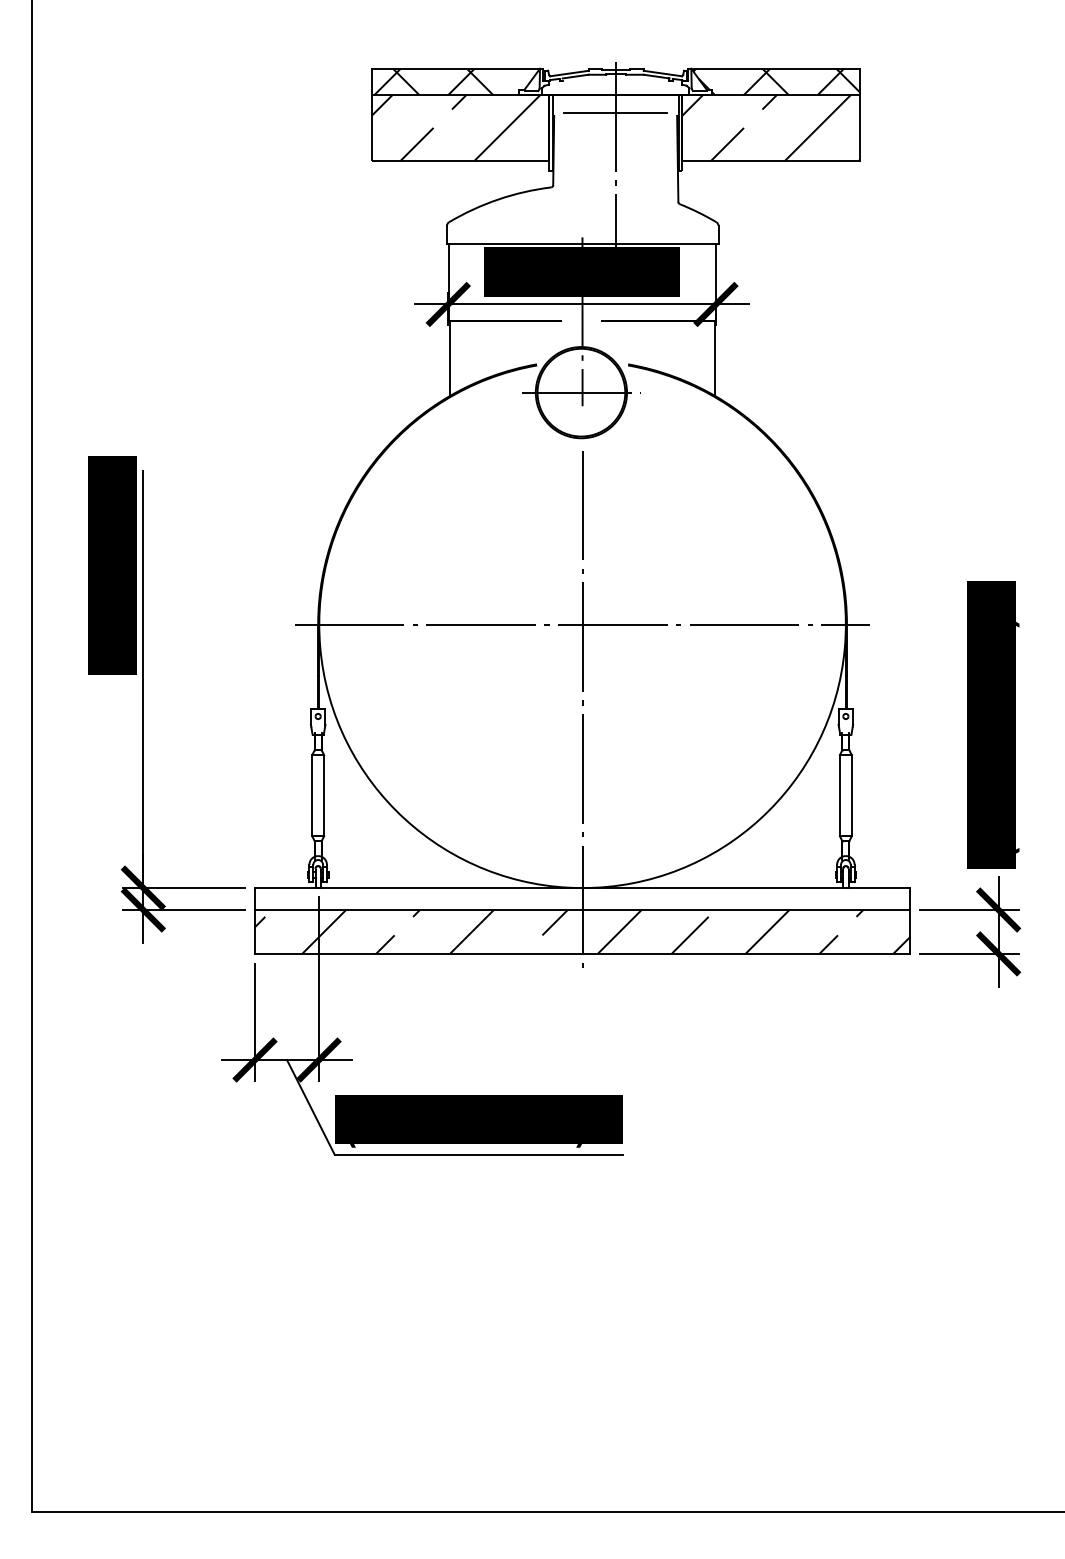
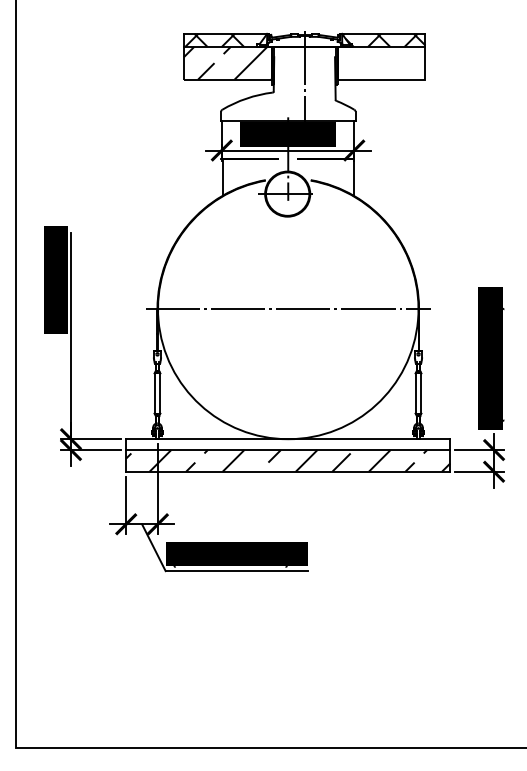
line: (615, 112) -> (304, 55), removed
hatch: (771, 126) -> (381, 62), removed
line: (583, 708) -> (288, 350), removed

